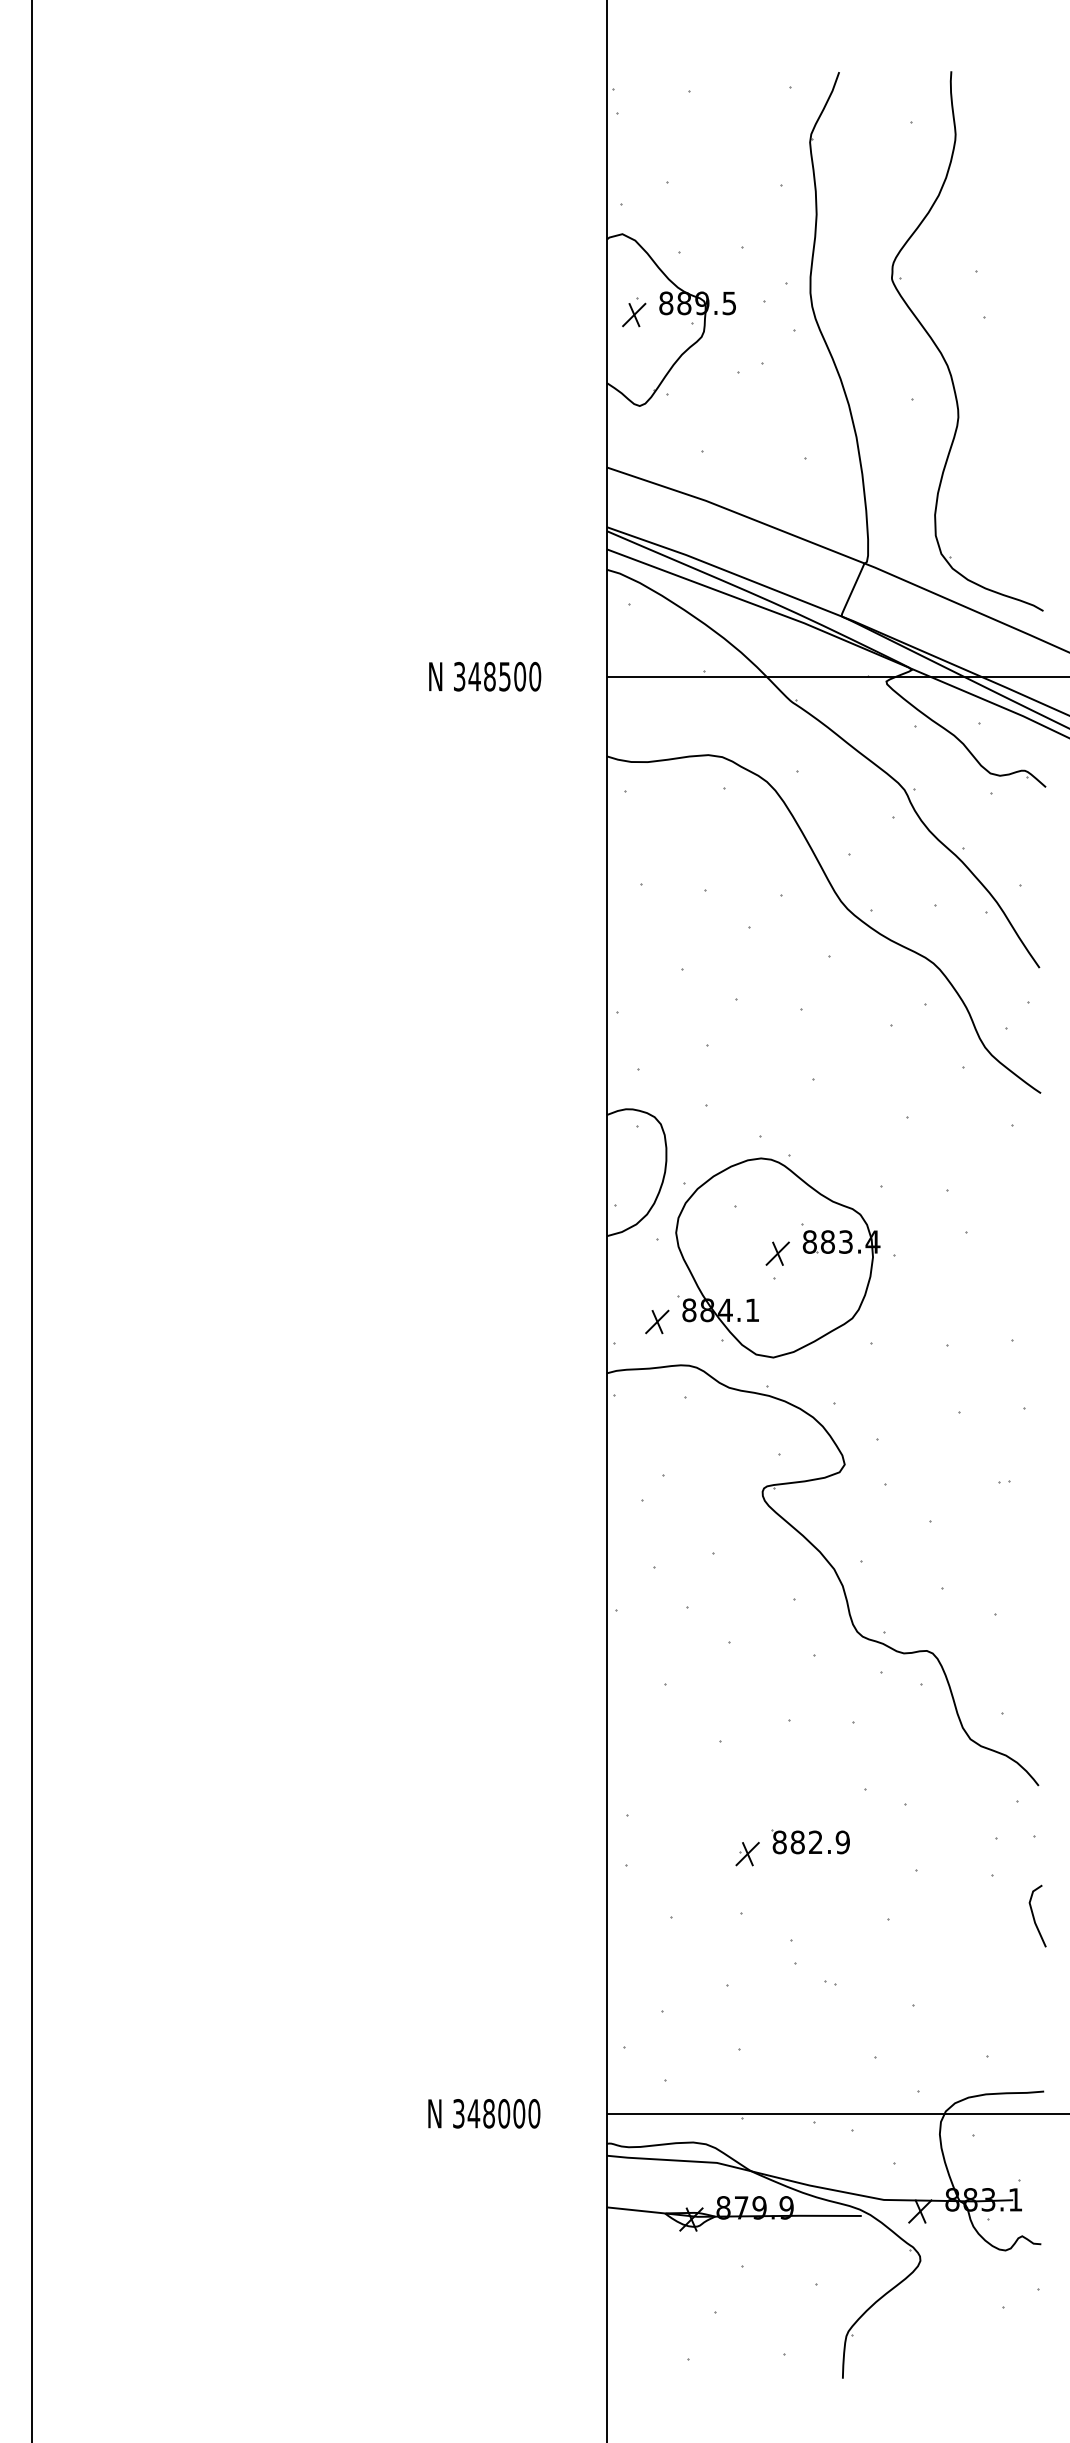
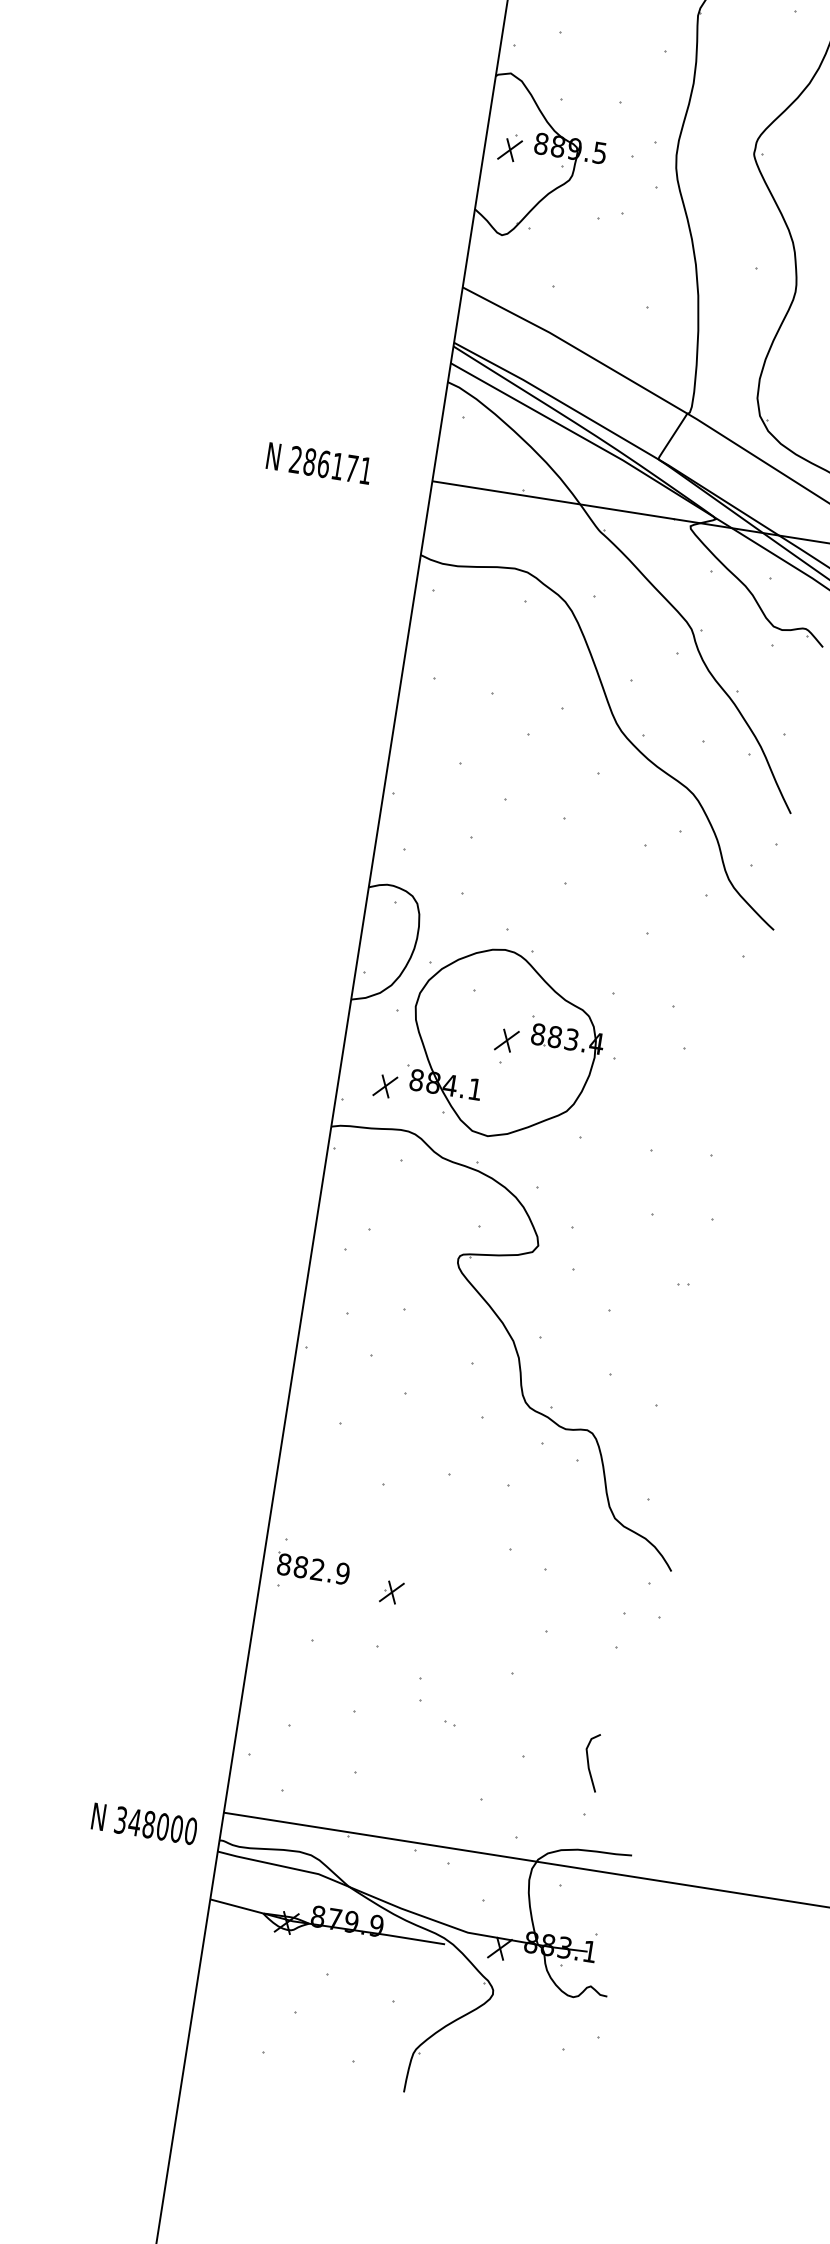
text: (497, 676) -> (330, 465), 348500 -> 286171
part: (810, 1841) -> (312, 1568), moved
line: (1034, 1916) -> (589, 1762), moved
text: (484, 2113) -> (144, 1823), moved

